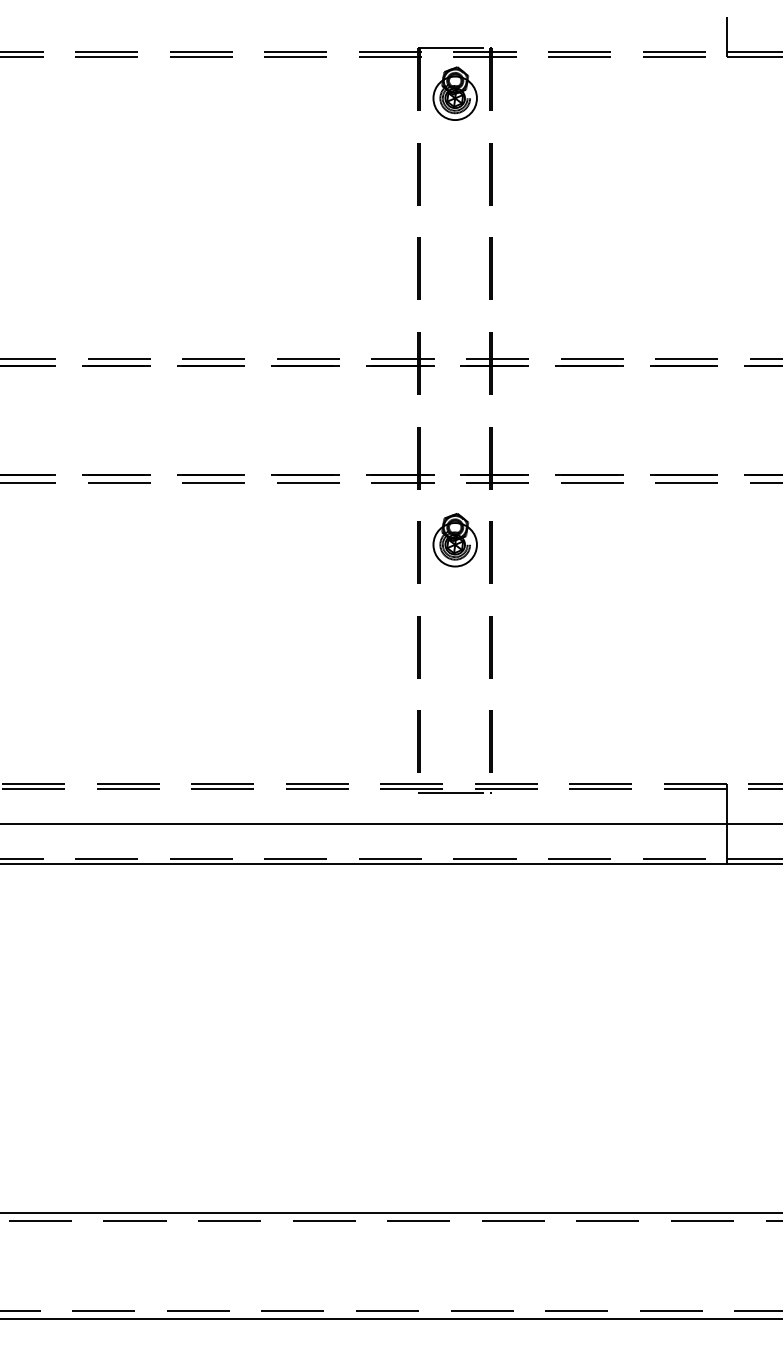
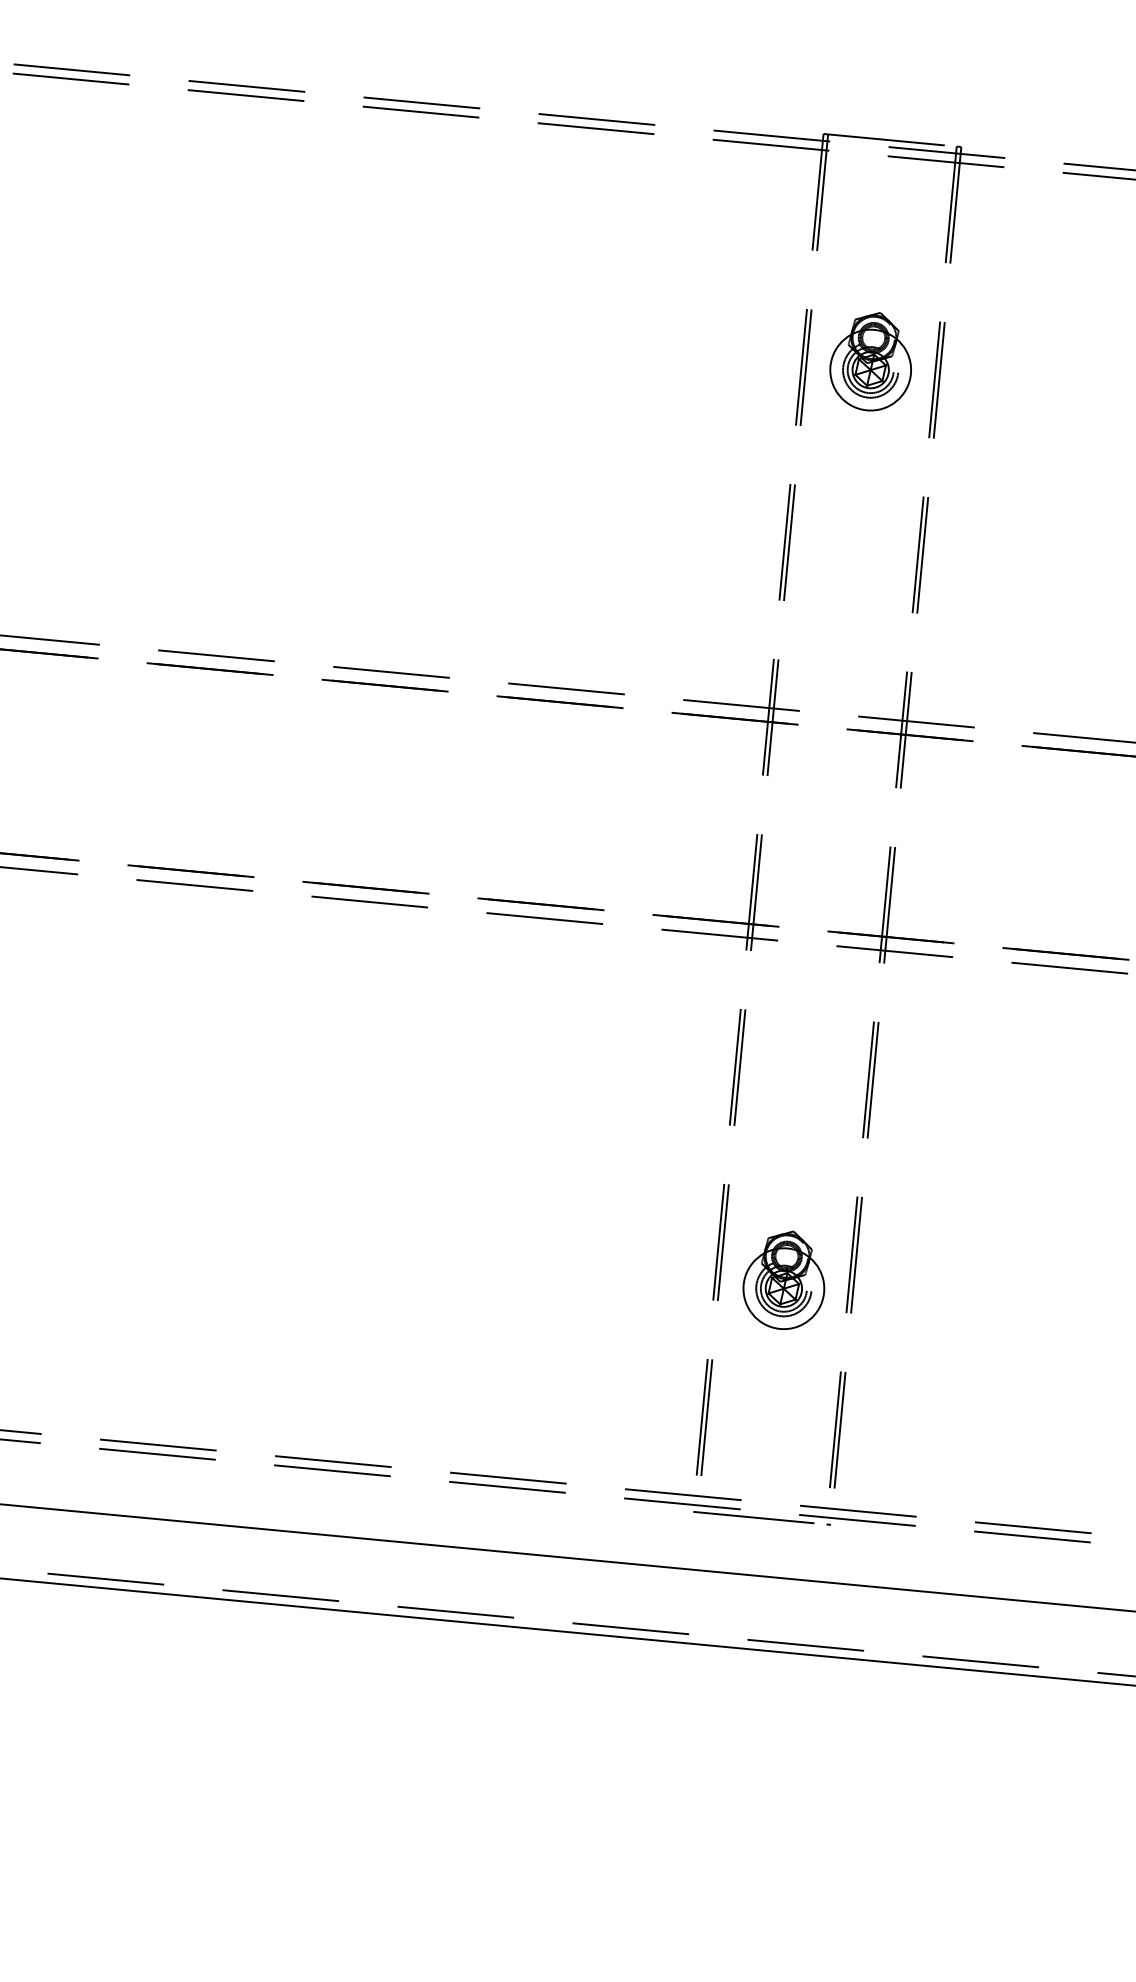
part: (454, 93) -> (870, 361), moved
part: (454, 540) -> (783, 1280), moved

